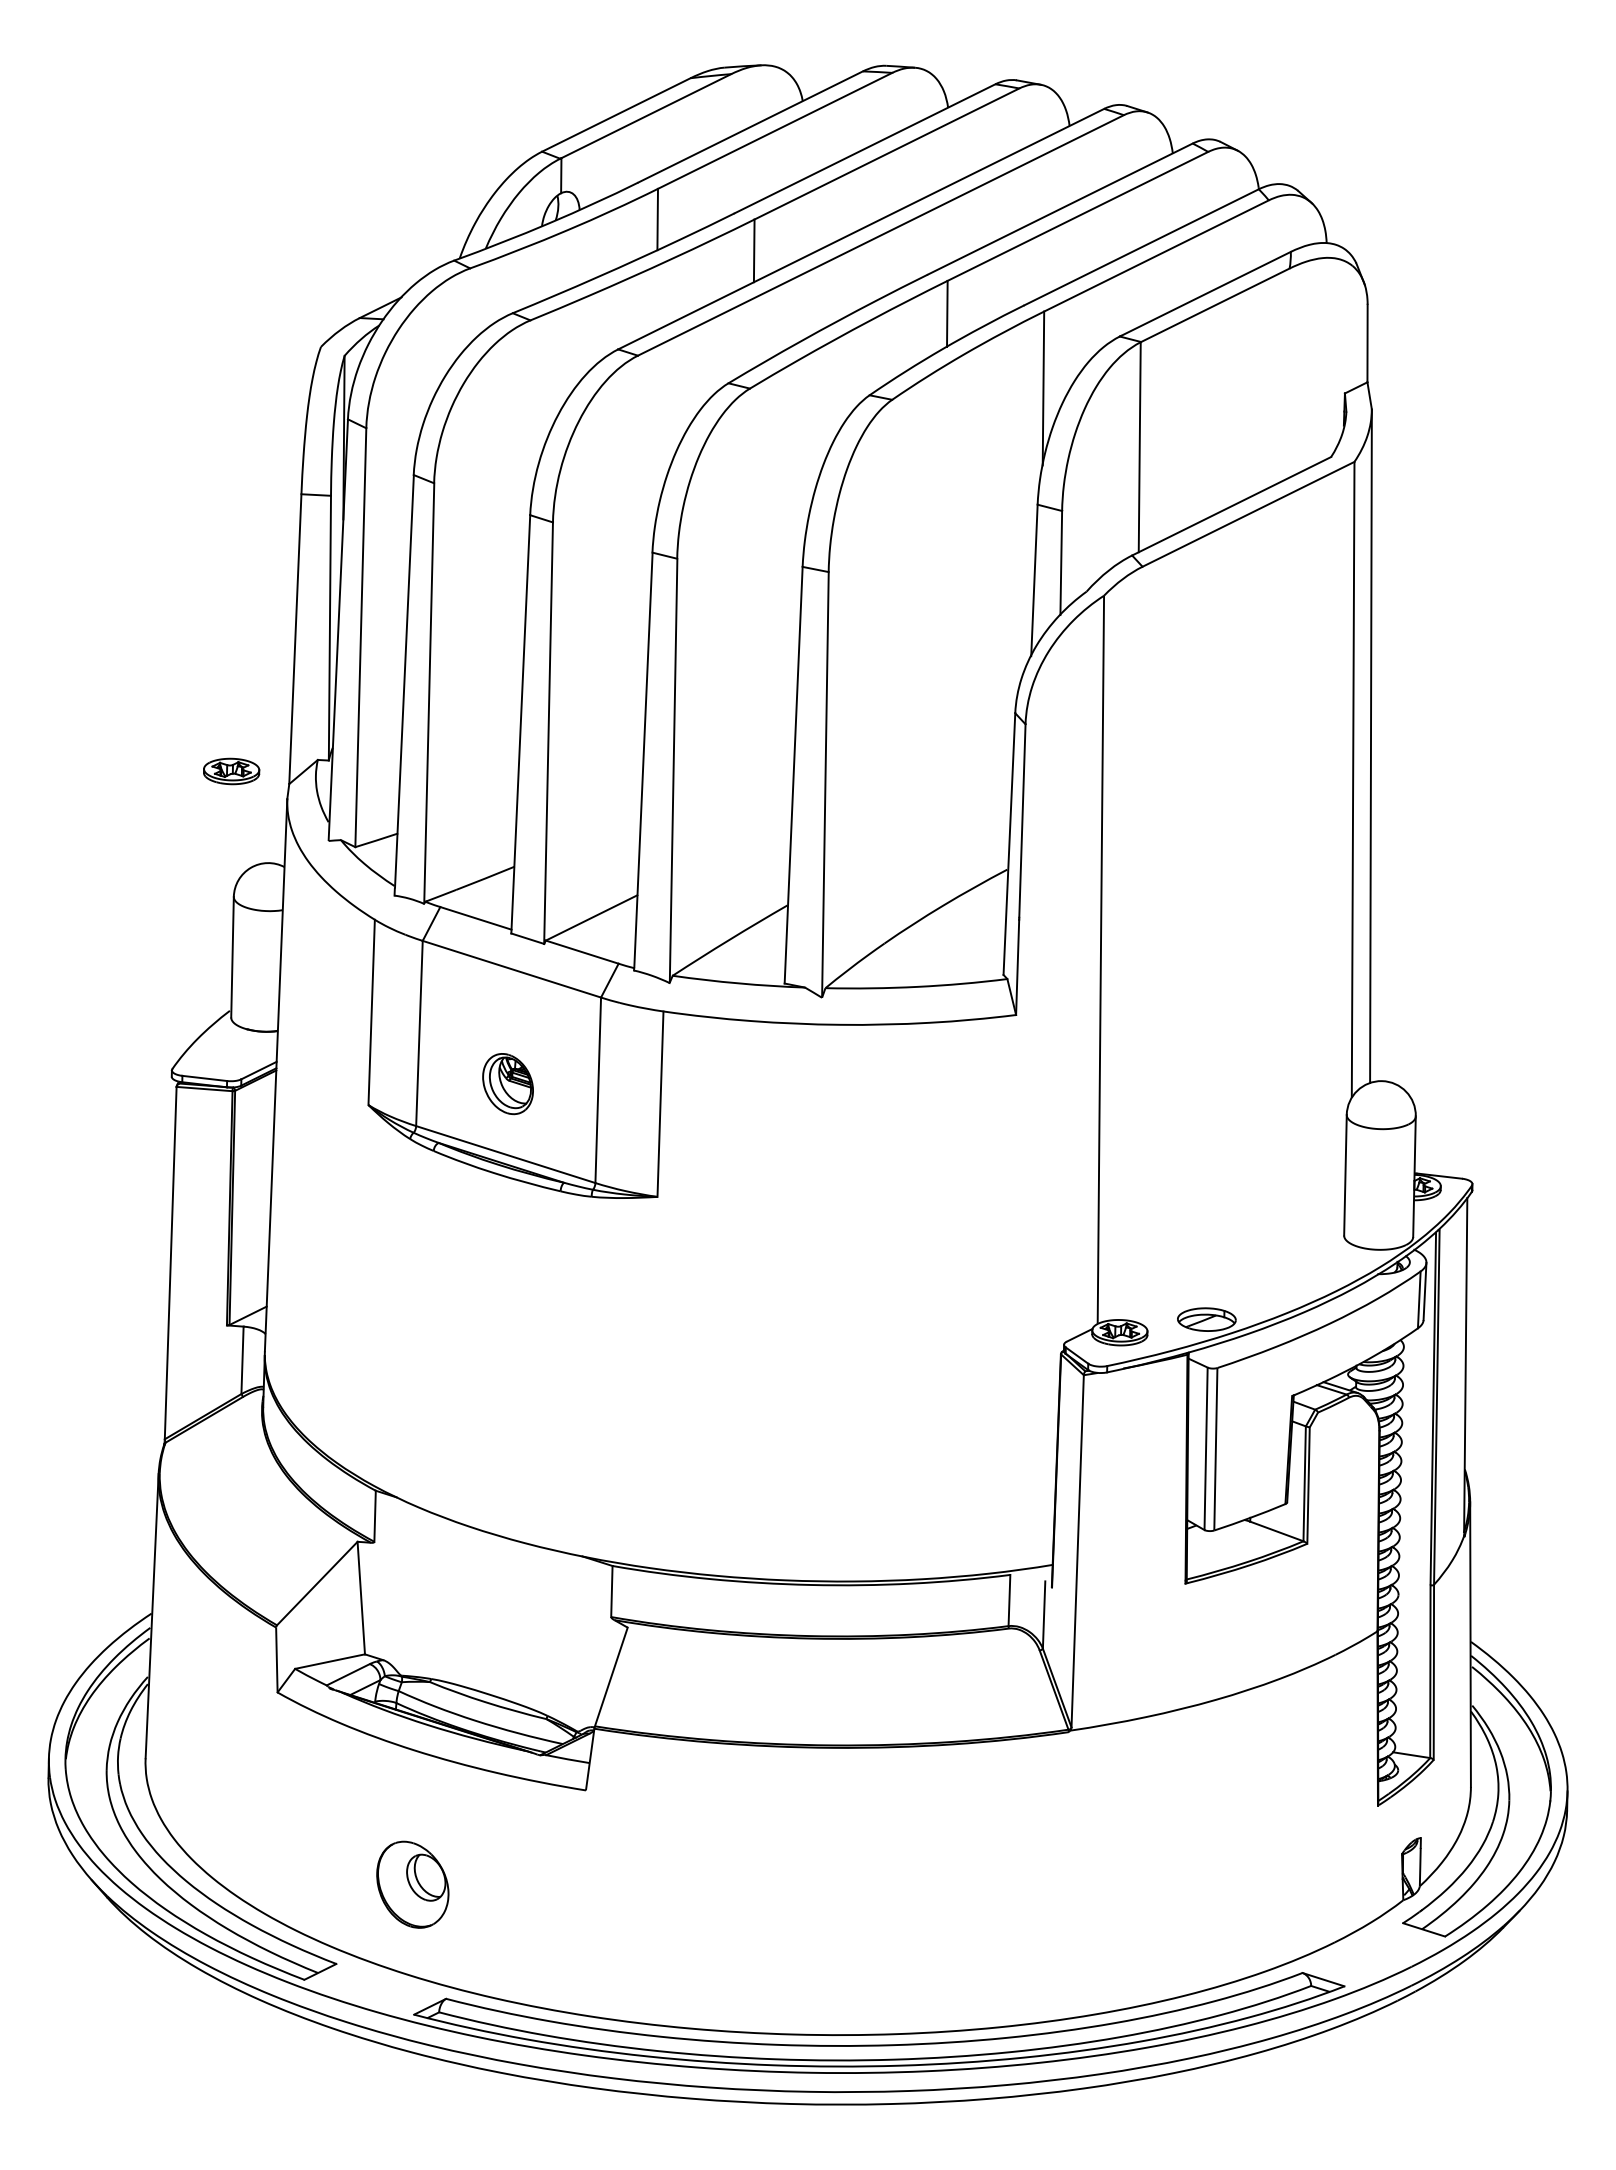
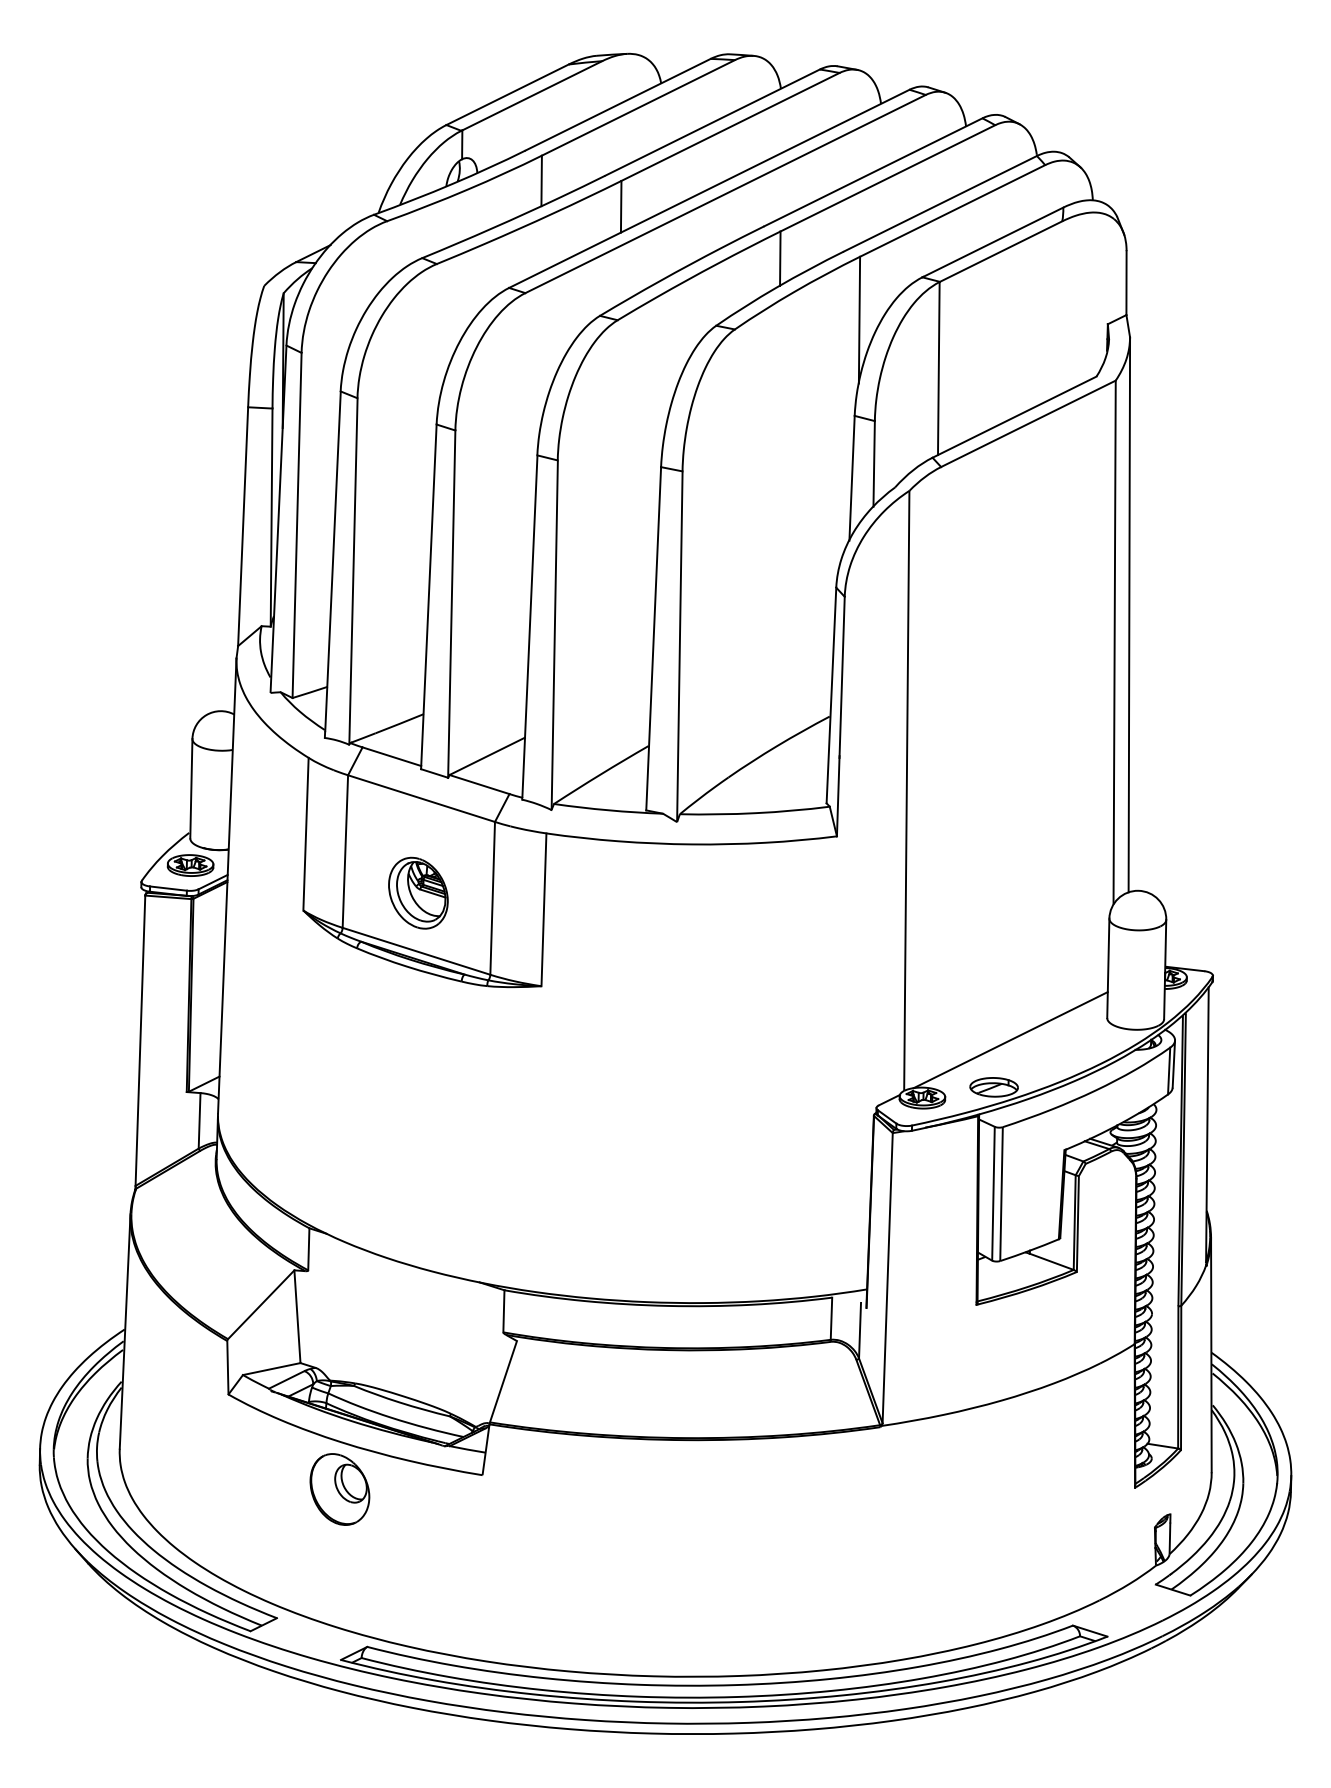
part: (231, 771) -> (190, 865), moved
part: (507, 1083) -> (417, 892), size x1.43
line: (1226, 1262) -> (1010, 1040), added
part: (412, 1884) -> (339, 1489), moved

